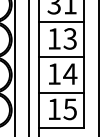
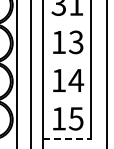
line: (61, 22) -> (66, 24), removed
line: (61, 57) -> (66, 62), removed
line: (61, 92) -> (66, 100), removed
line: (62, 127) -> (67, 138), solid -> dashed

